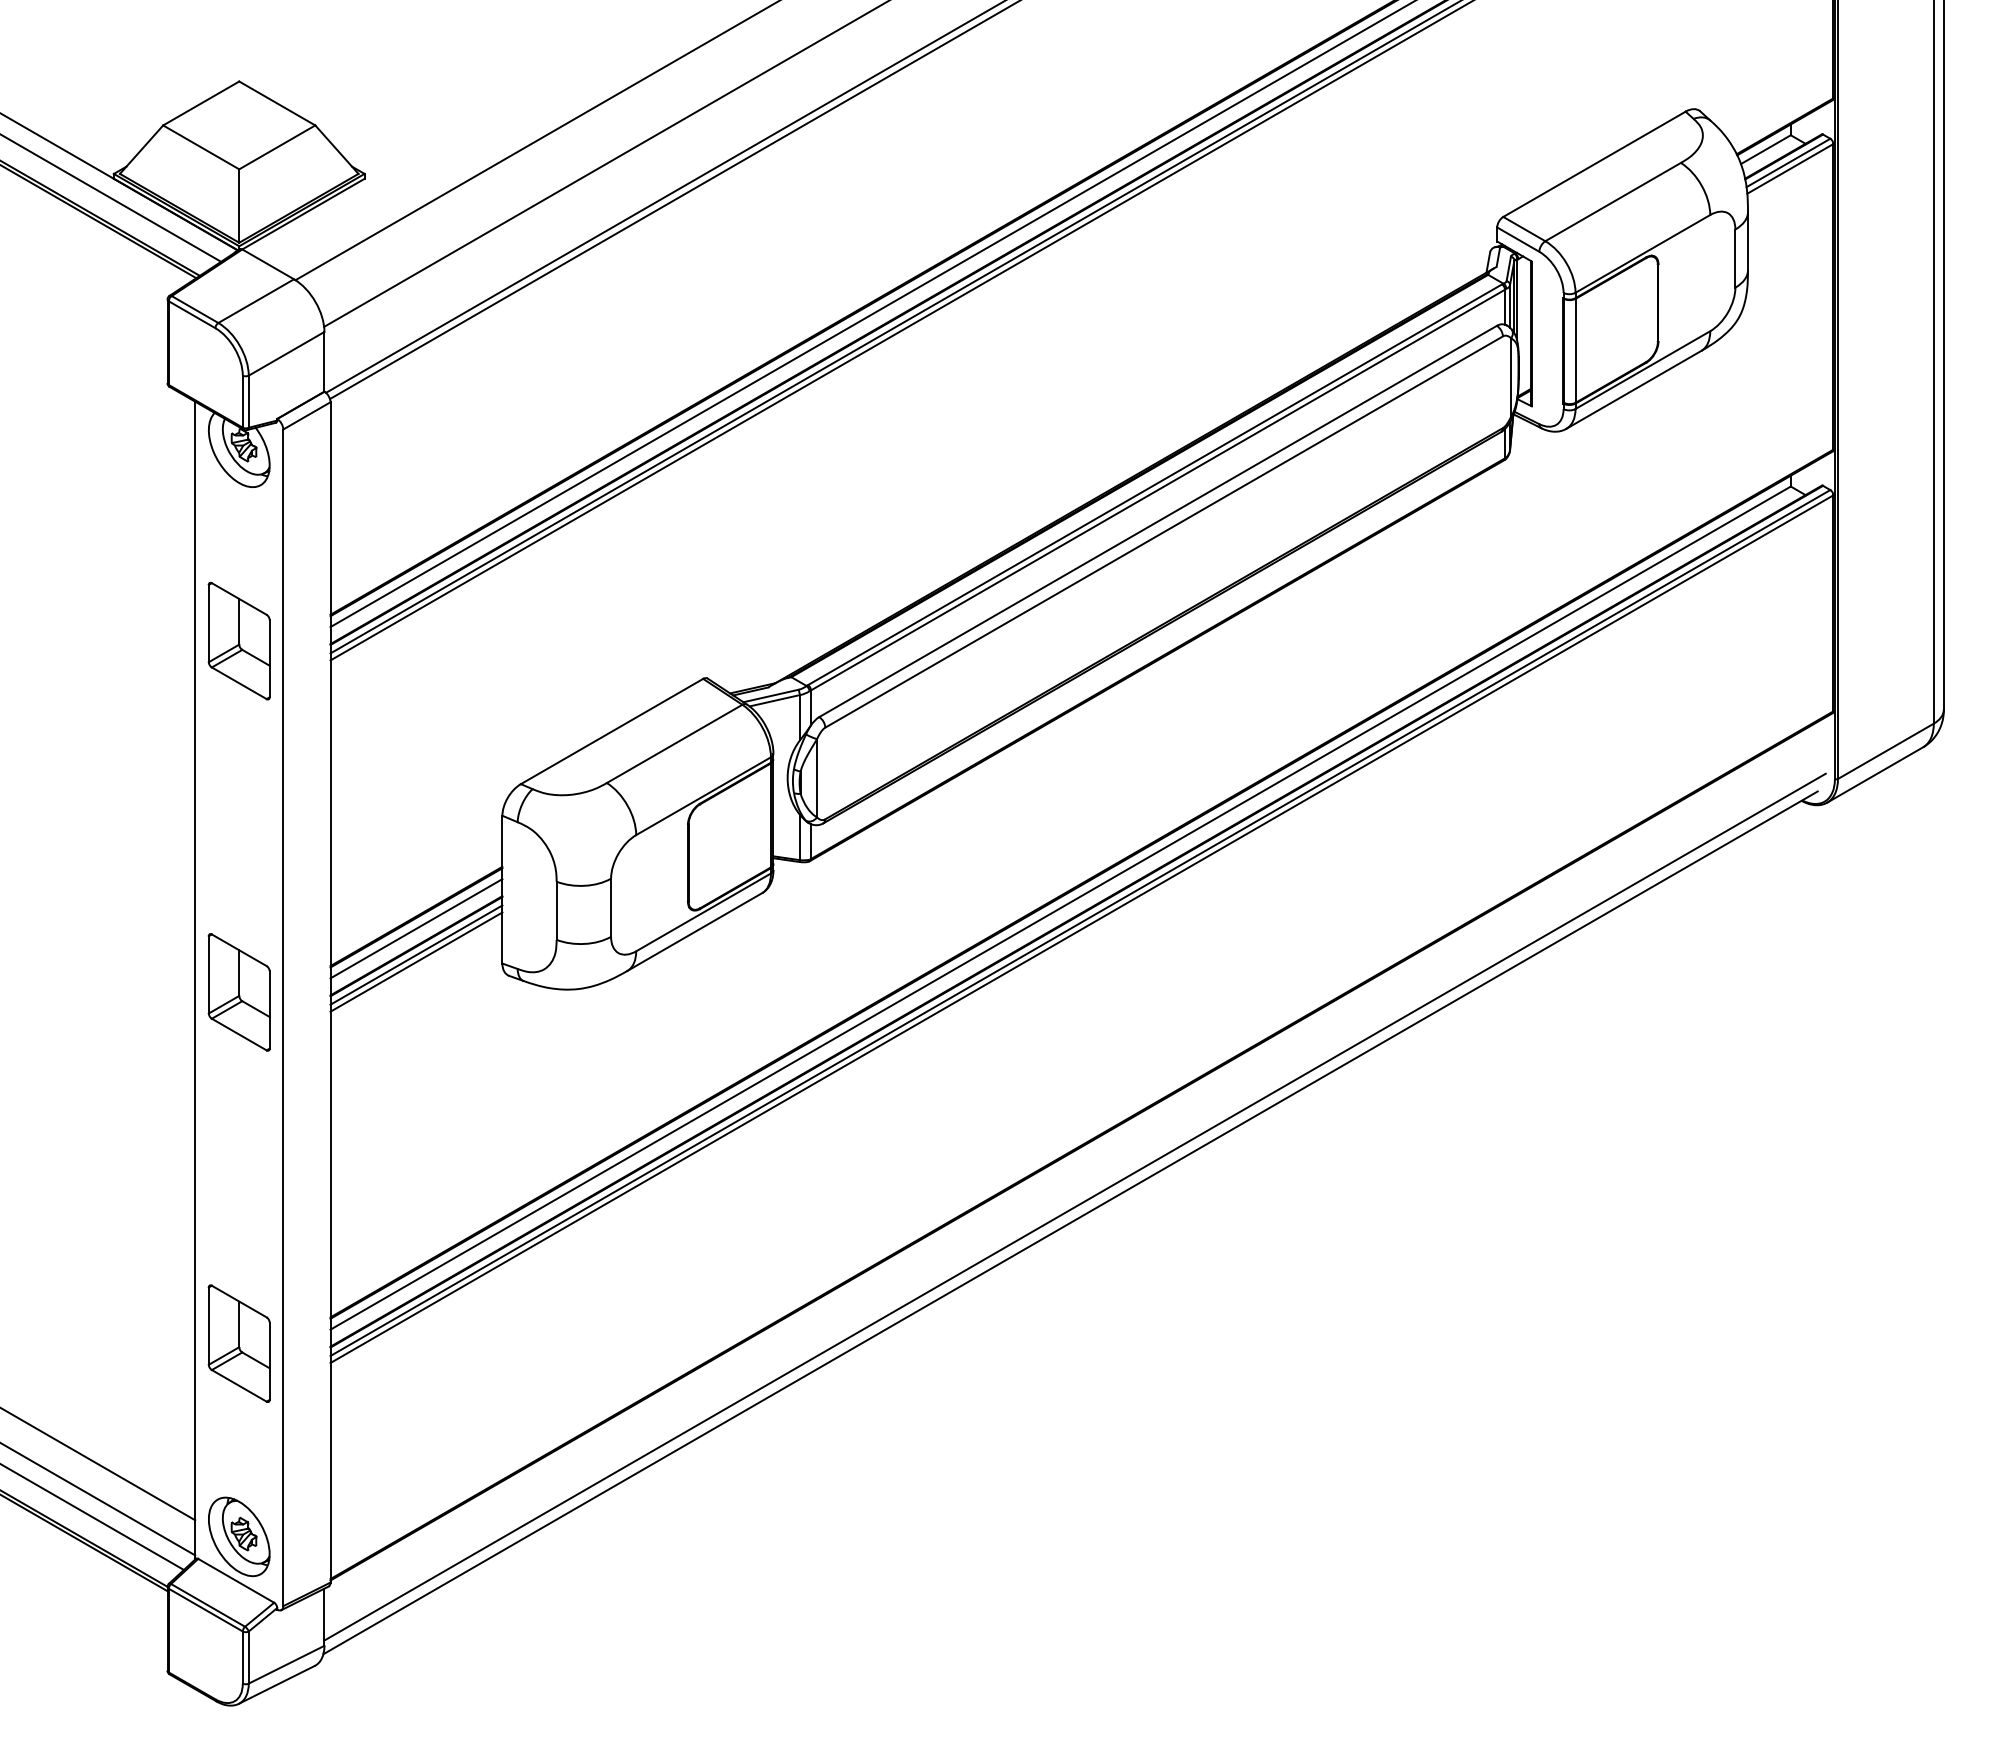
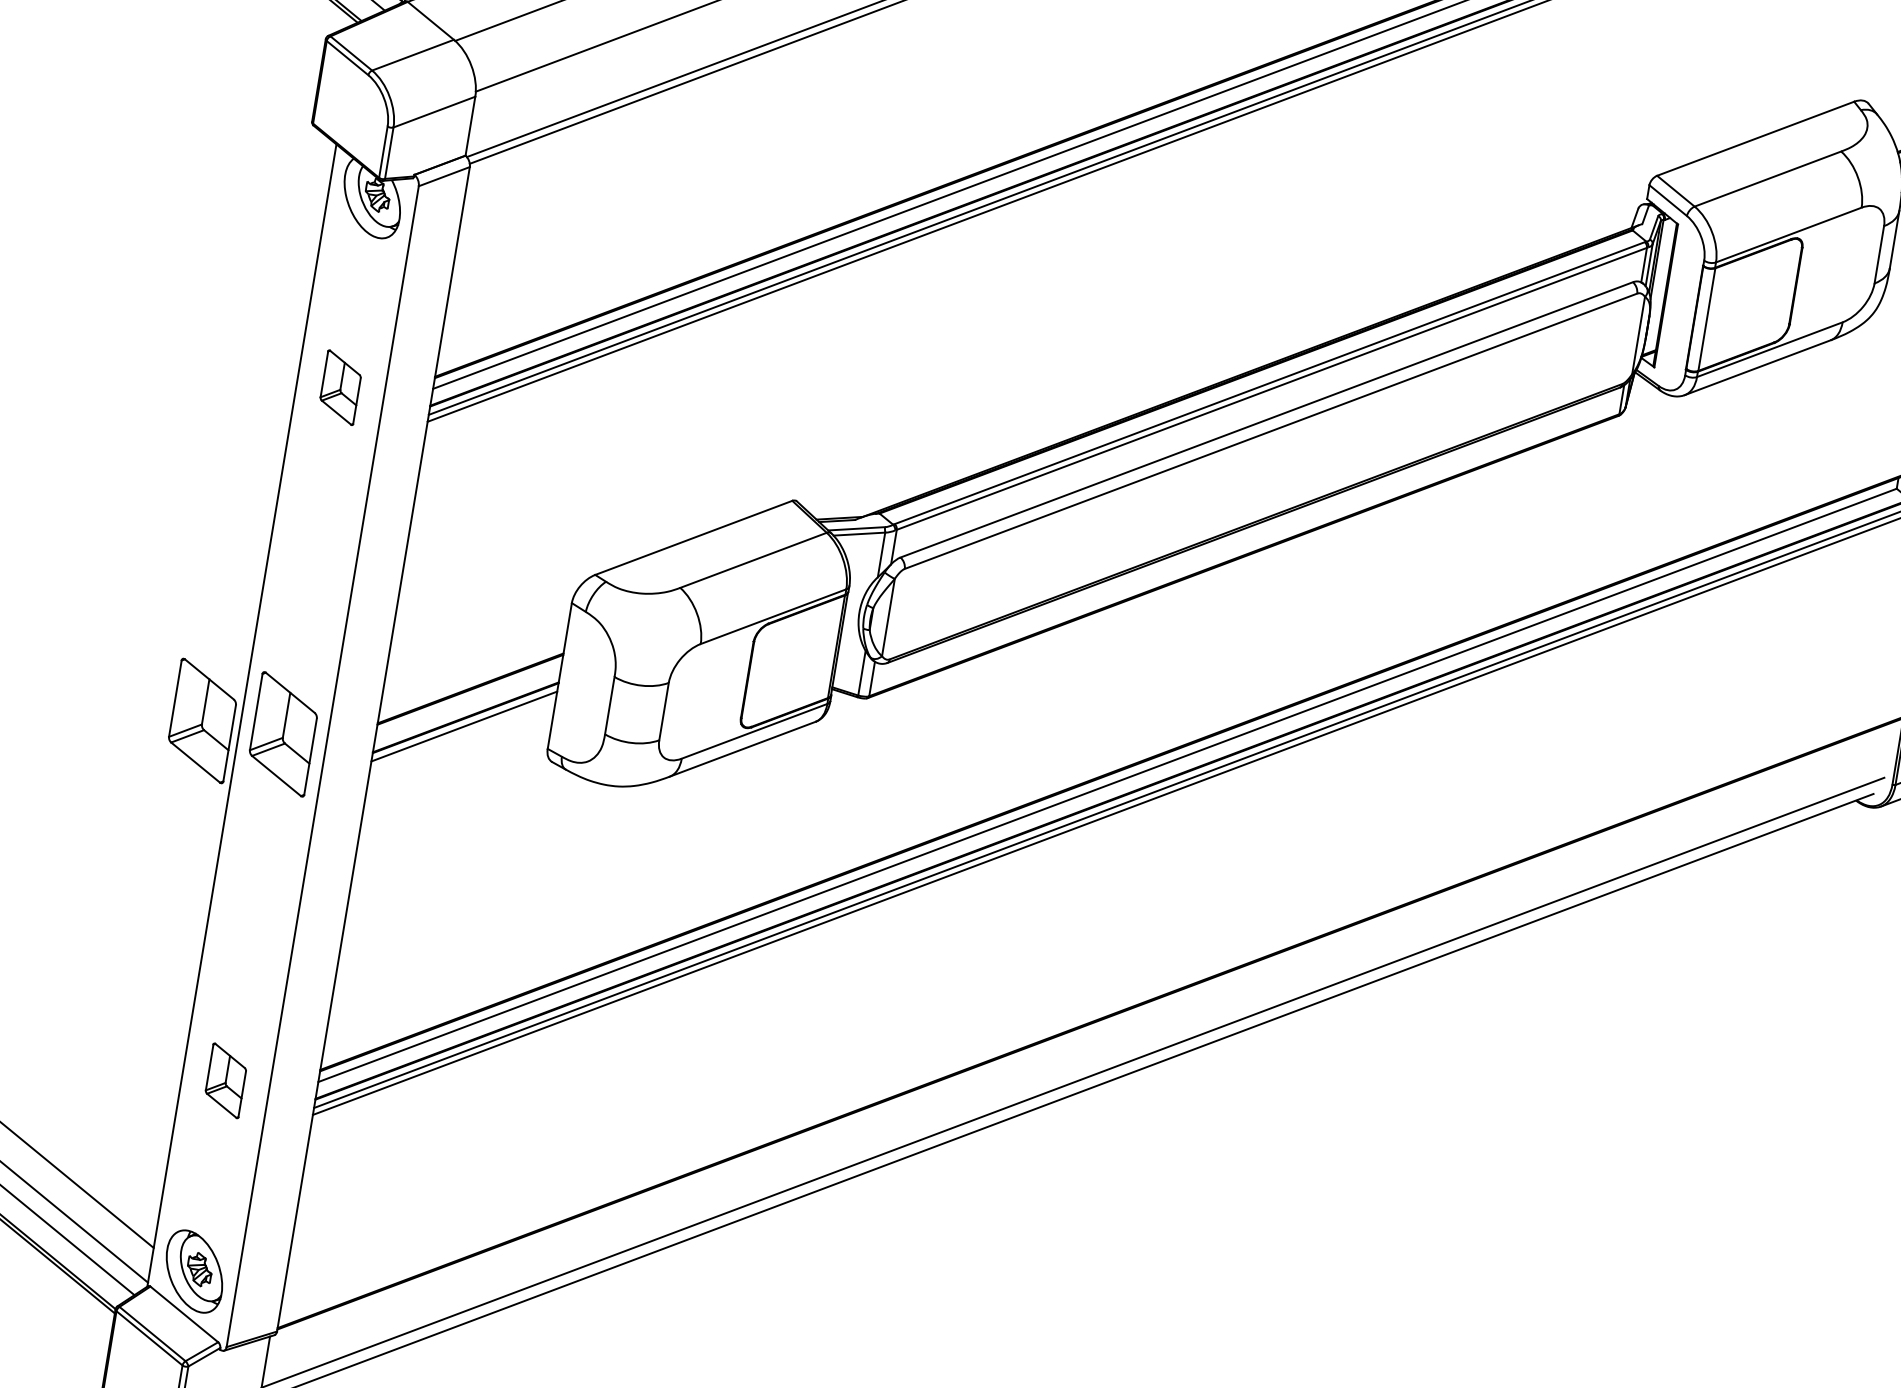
part: (238, 640) -> (340, 387), size x0.6
line: (416, 928) -> (468, 700), removed
line: (416, 961) -> (463, 732), removed
part: (156, 992) -> (201, 720), added
part: (238, 1343) -> (225, 1080), size x0.6

